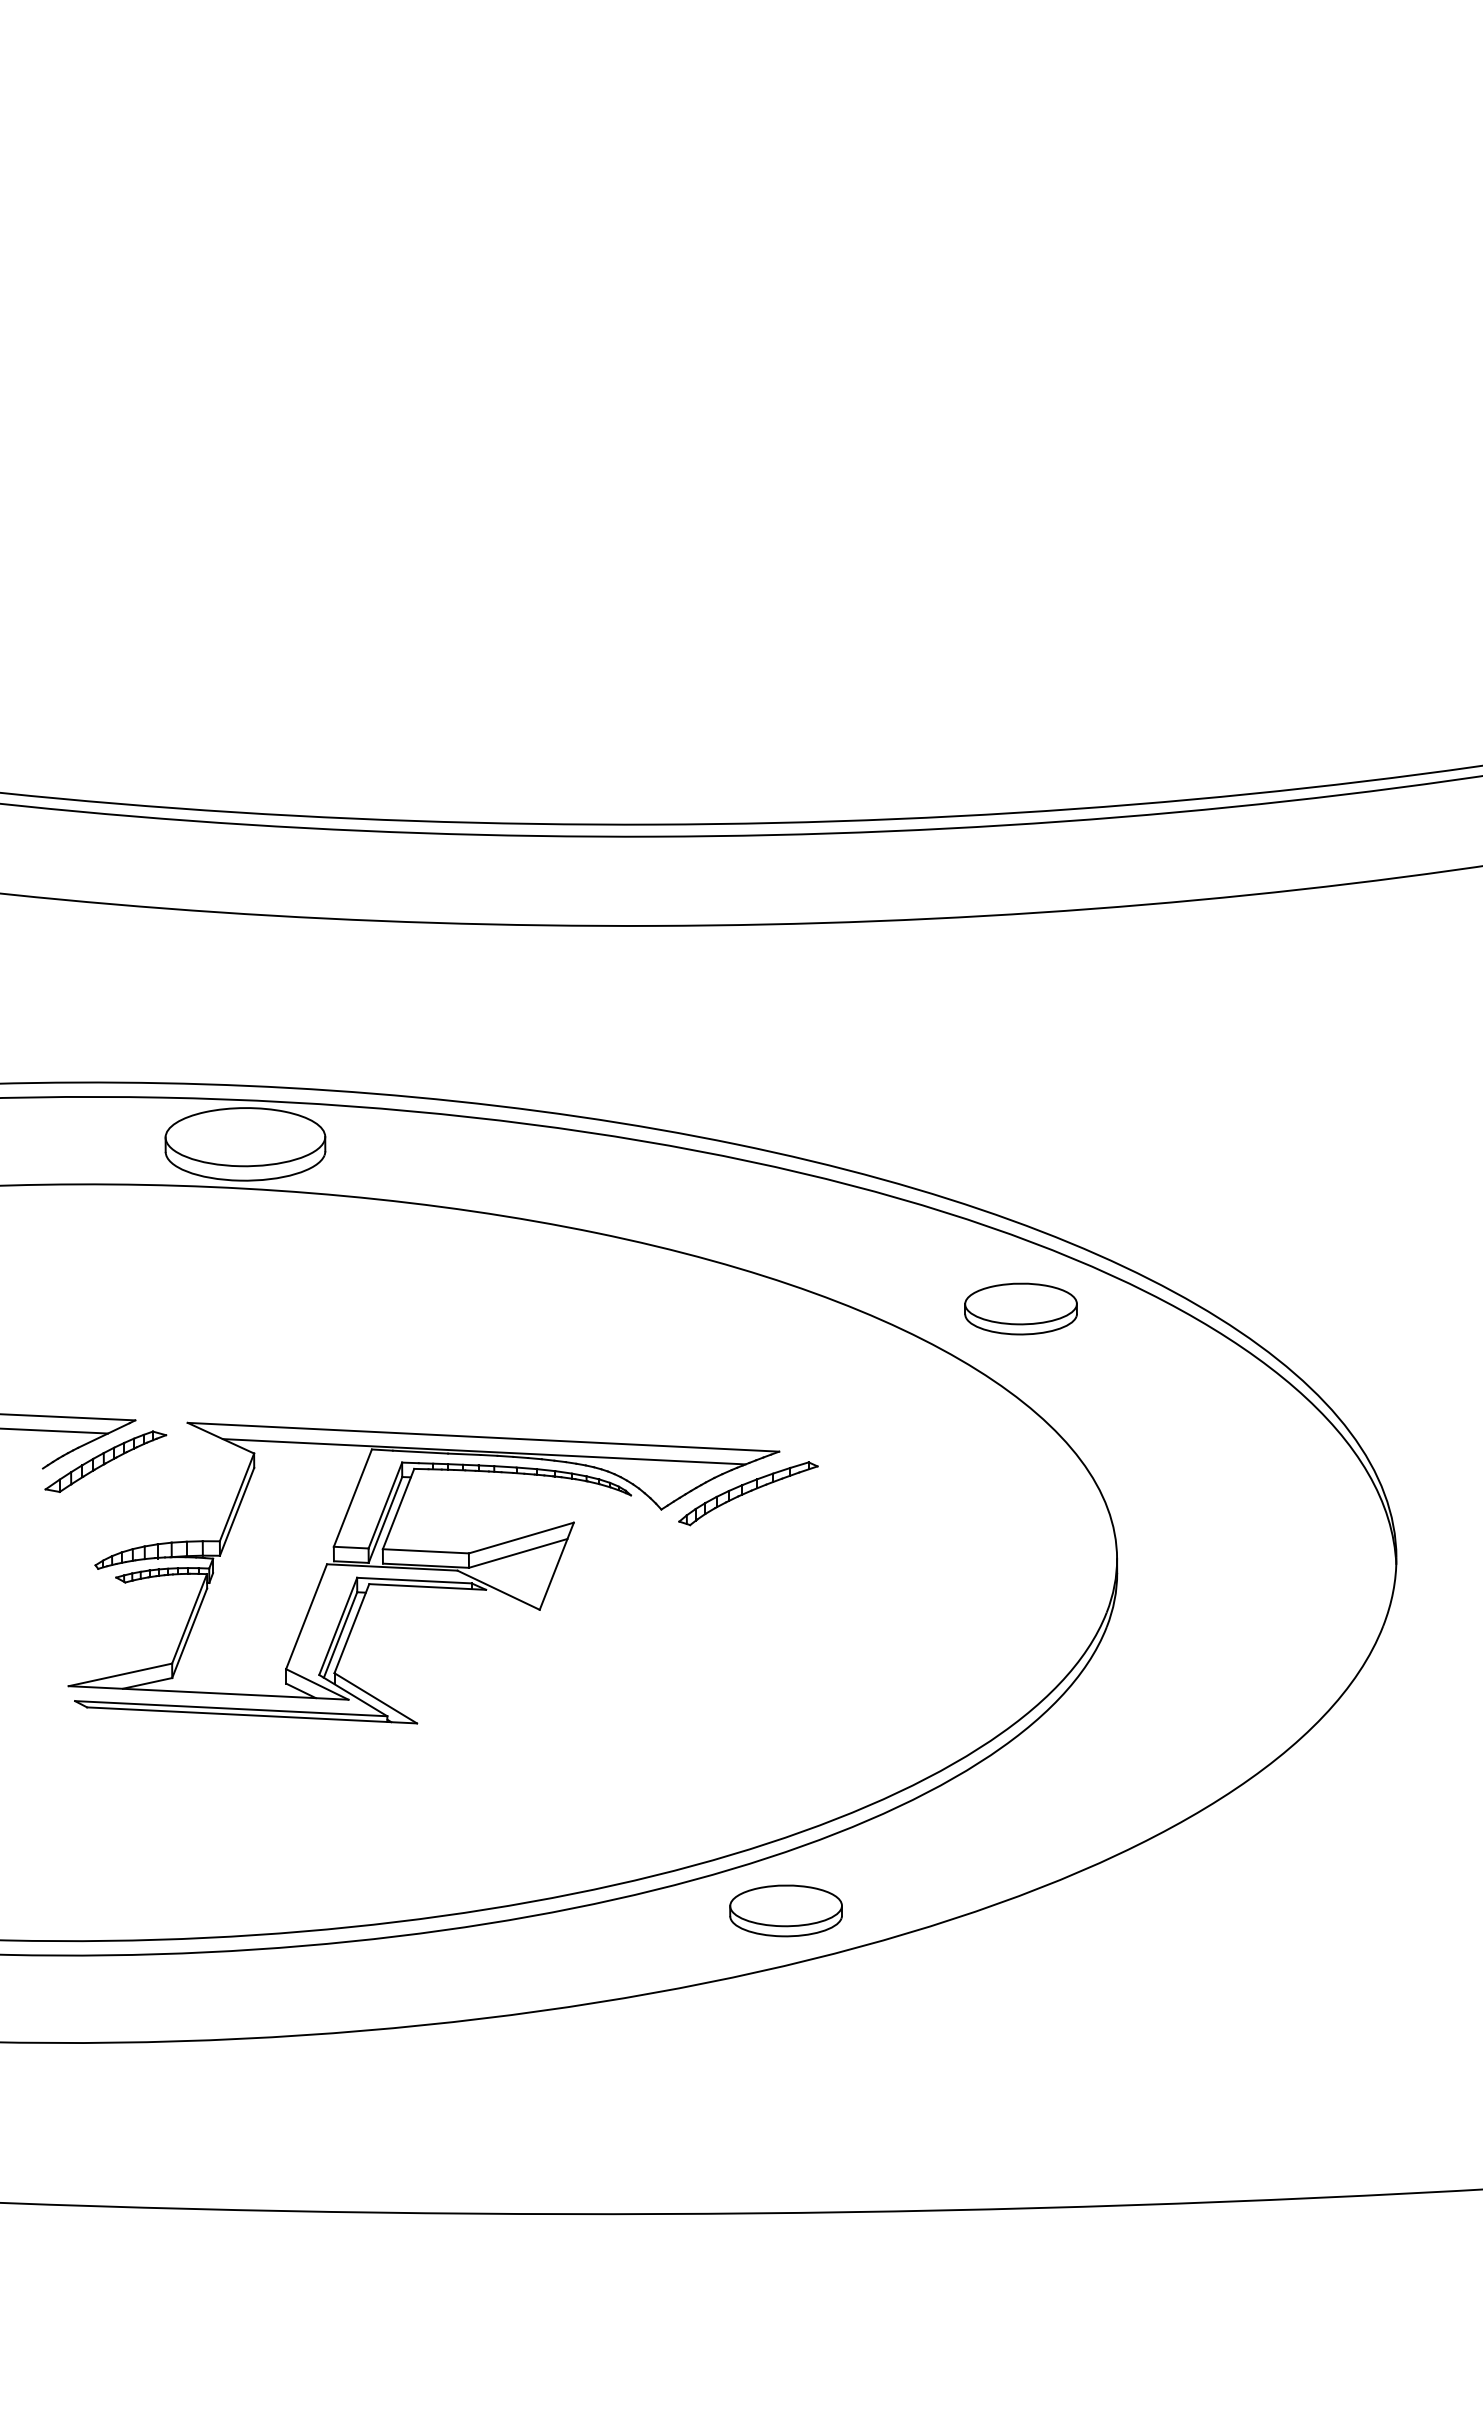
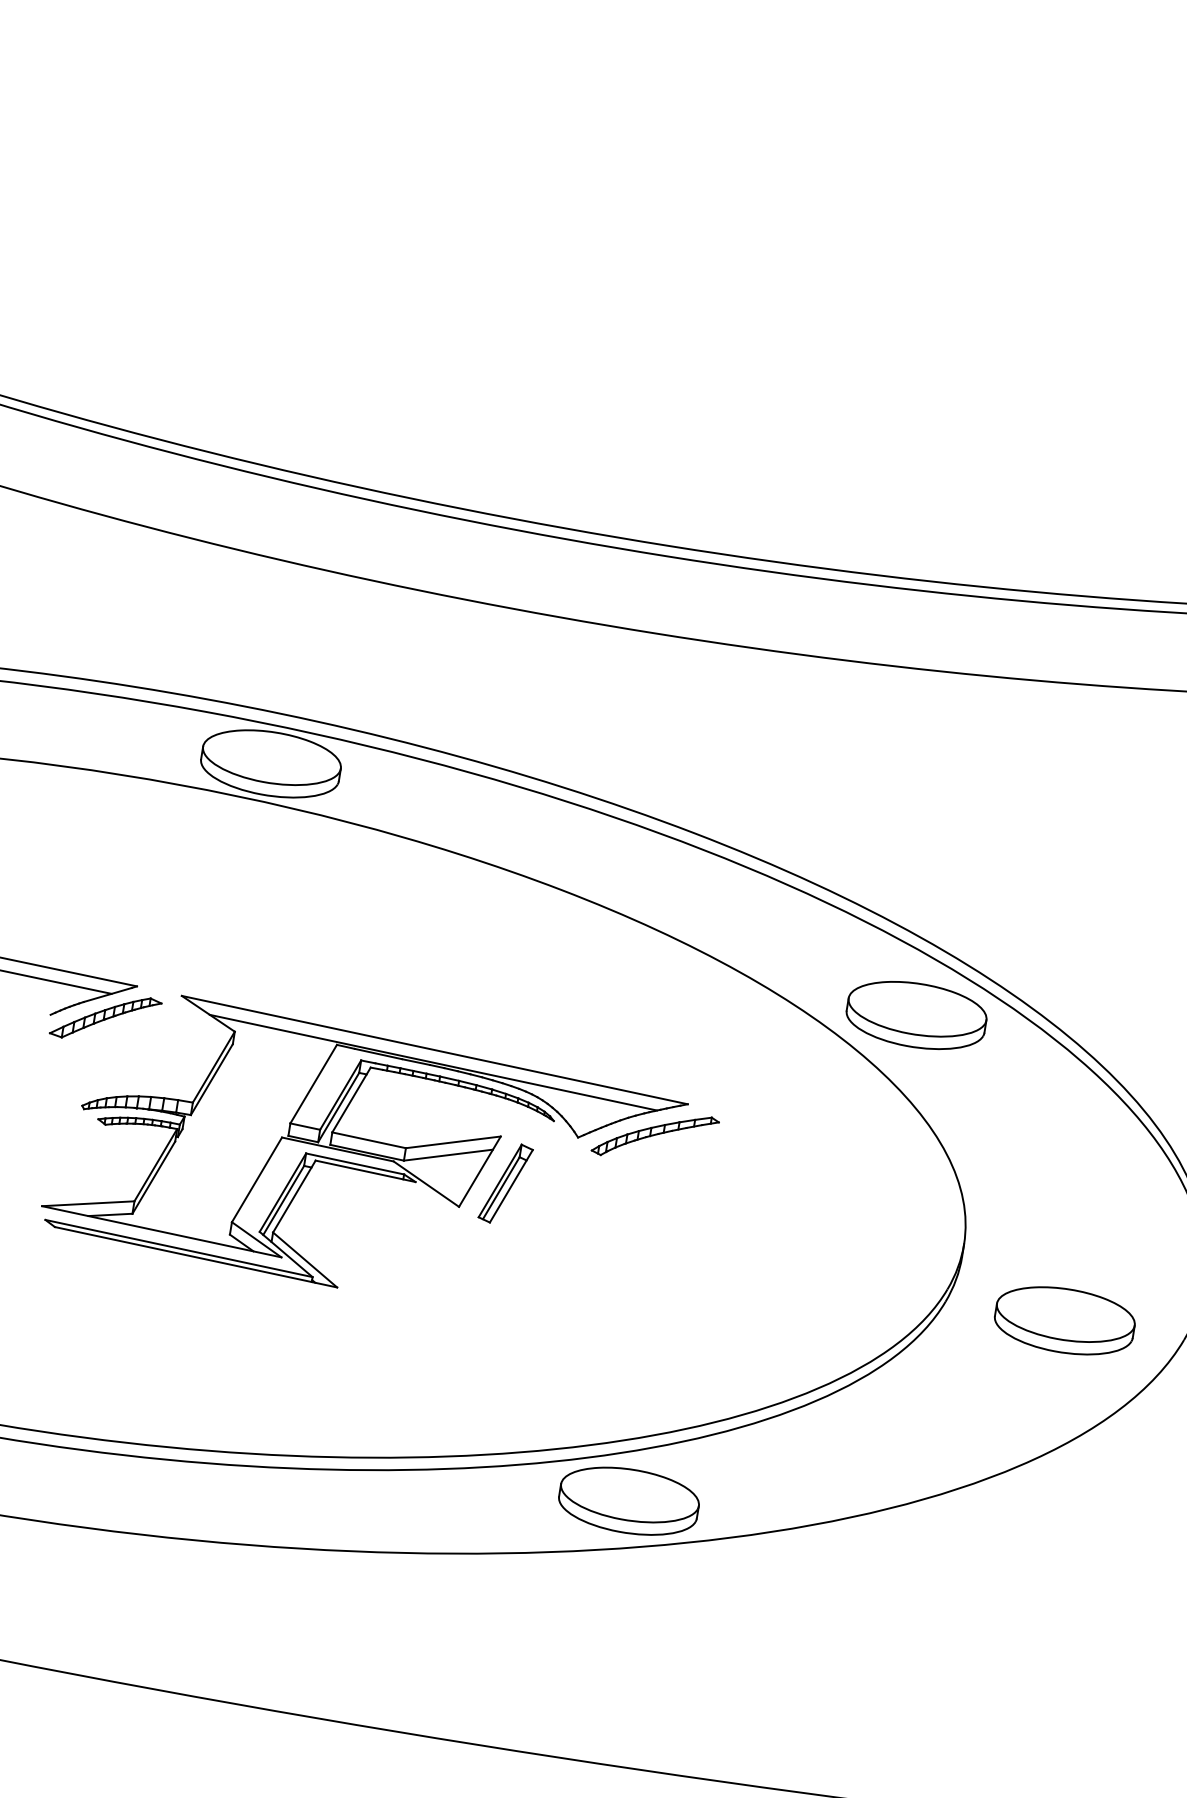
part: (1020, 1308) -> (916, 1014), size x1.43
part: (587, 1574) -> (505, 1183), added
part: (1244, 1626) -> (1064, 1320), added
part: (785, 1910) -> (628, 1500), size x1.43

